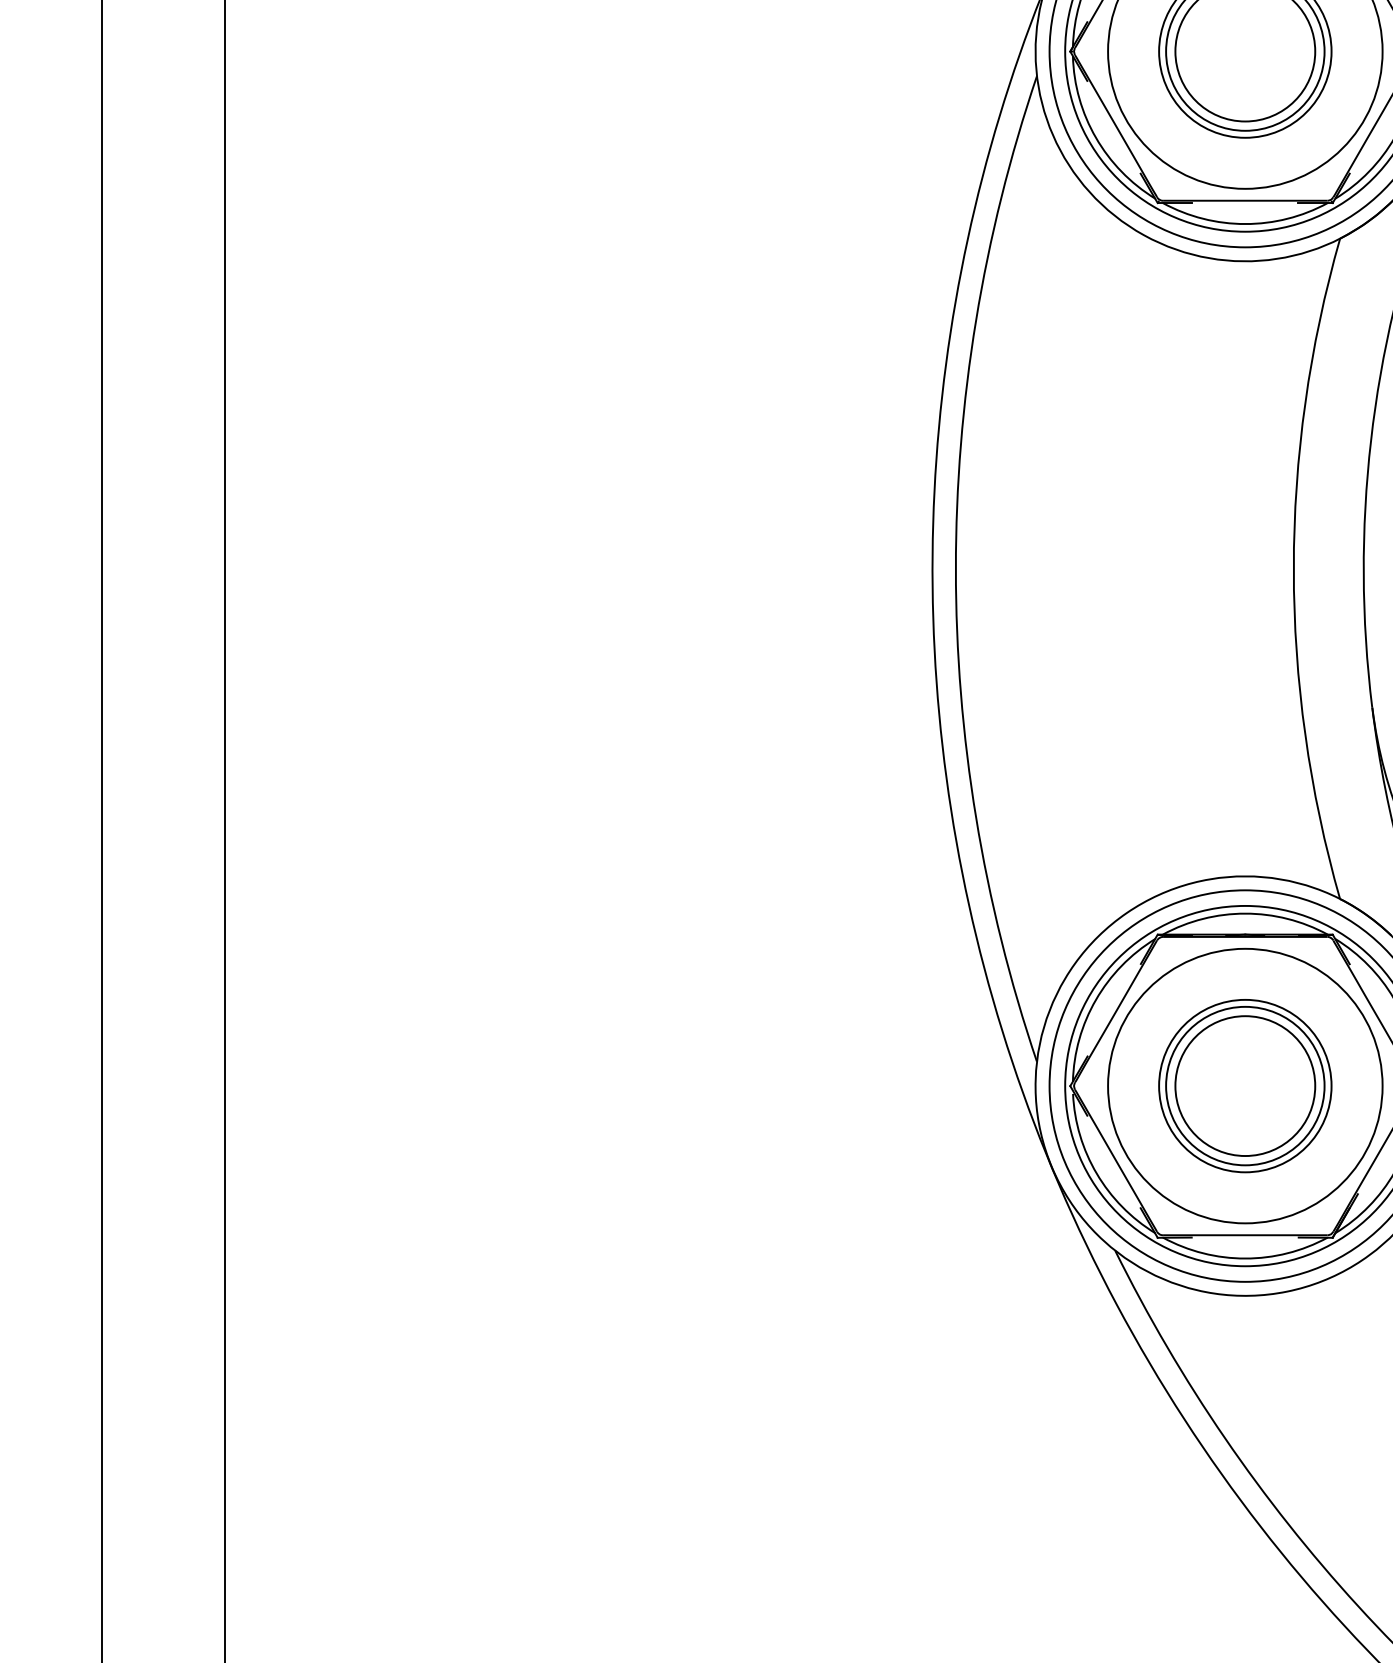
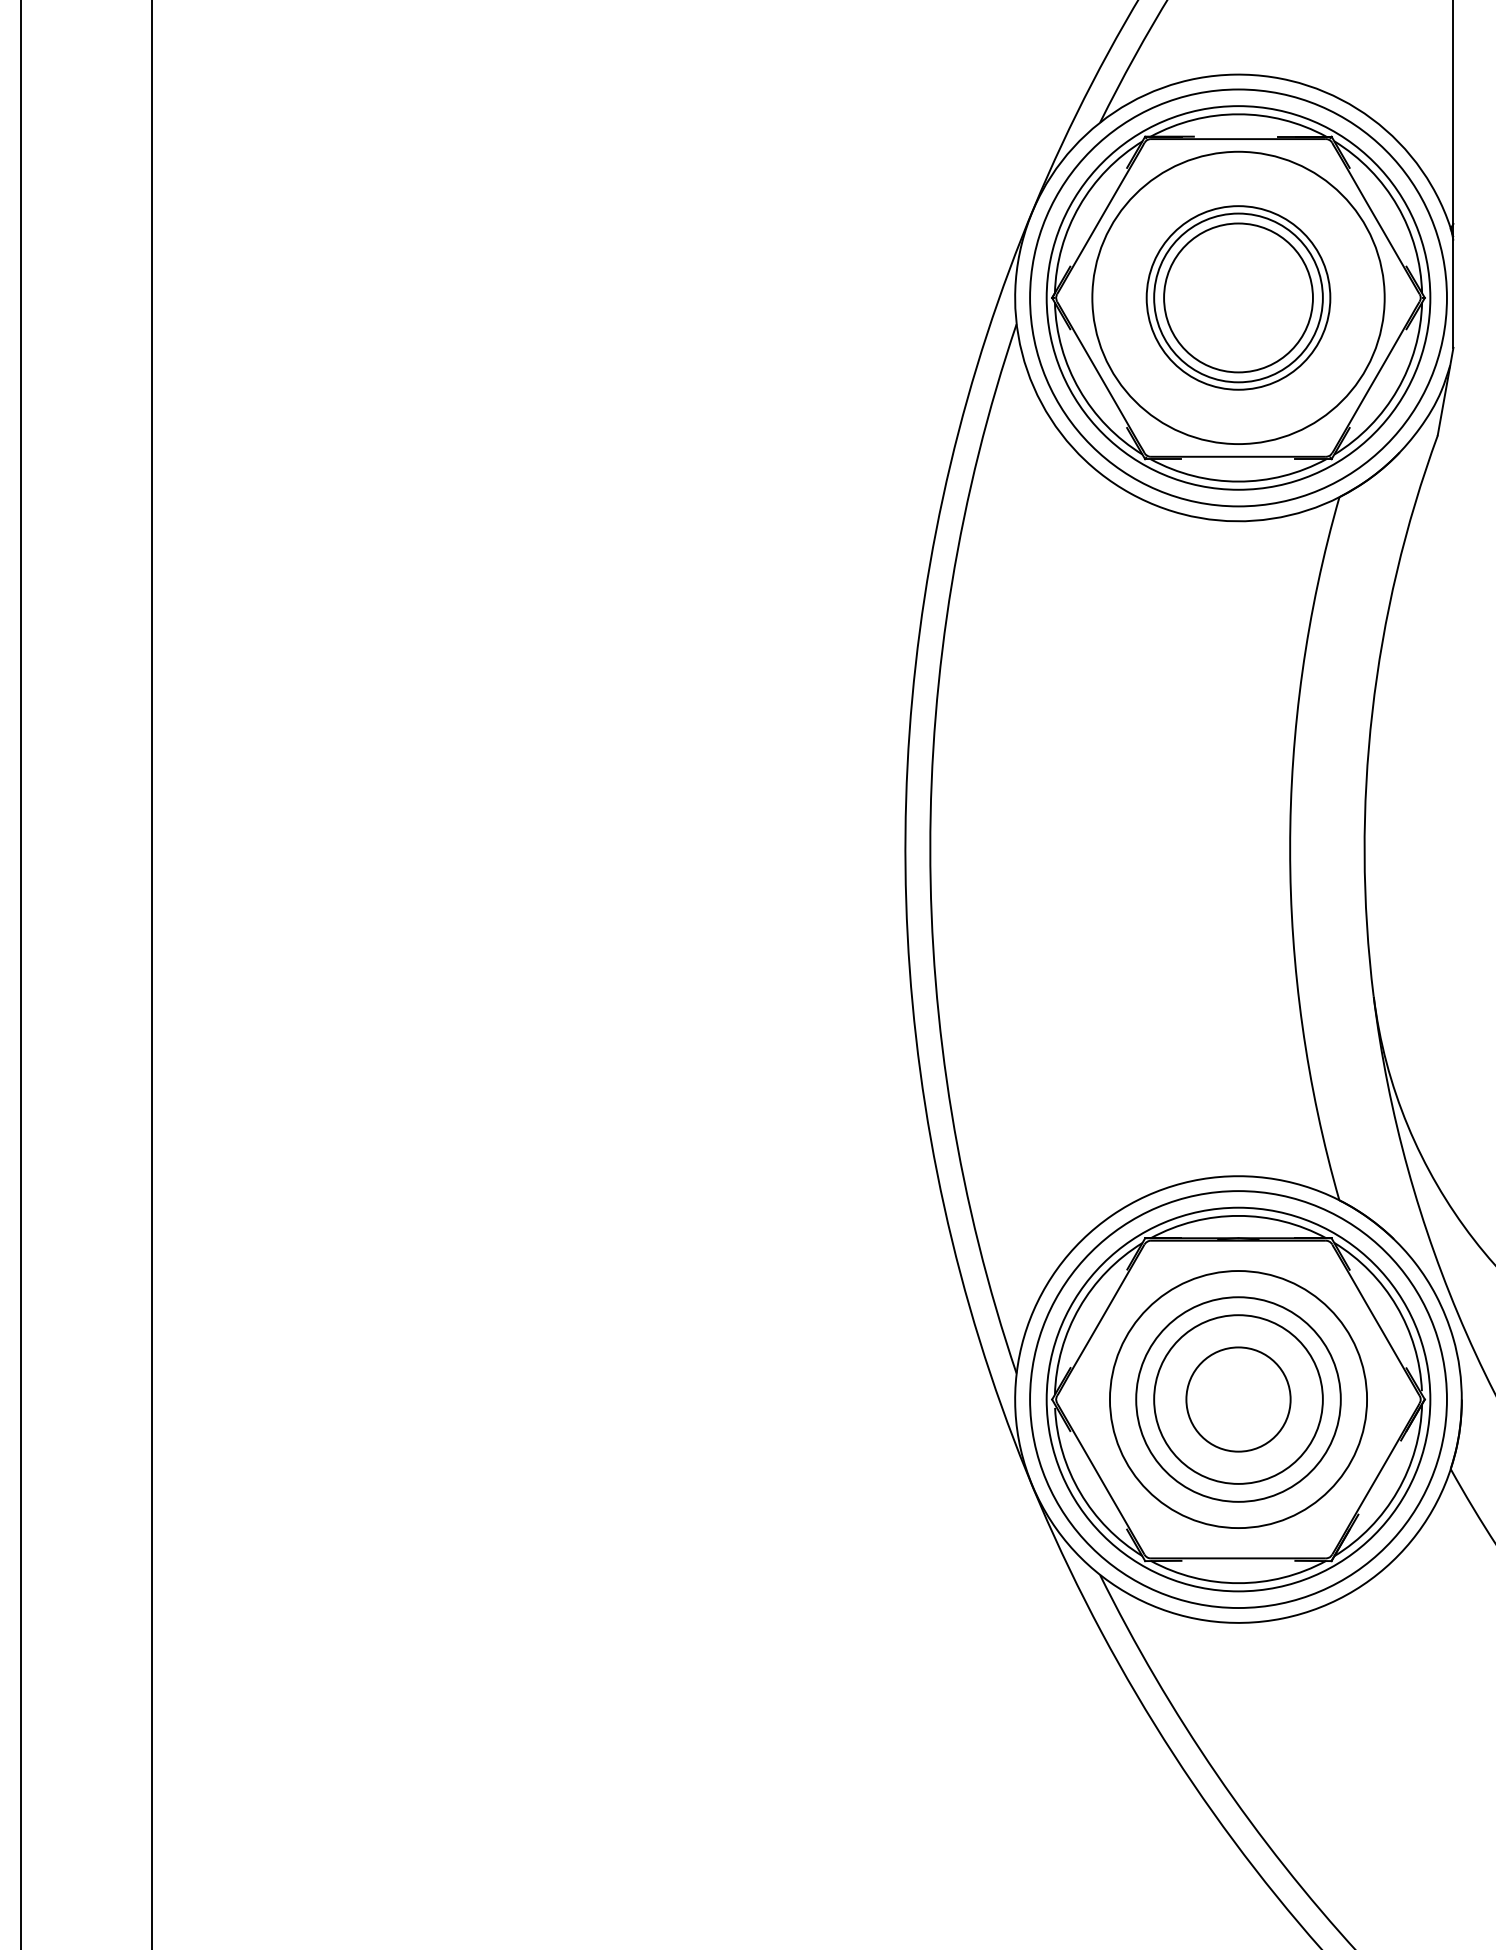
circle: (1245, 1086) -> (1238, 1399), size x0.7
circle: (1245, 1086) -> (1238, 1399), size x0.7
circle: (1245, 1086) -> (1238, 1399), size x1.4

